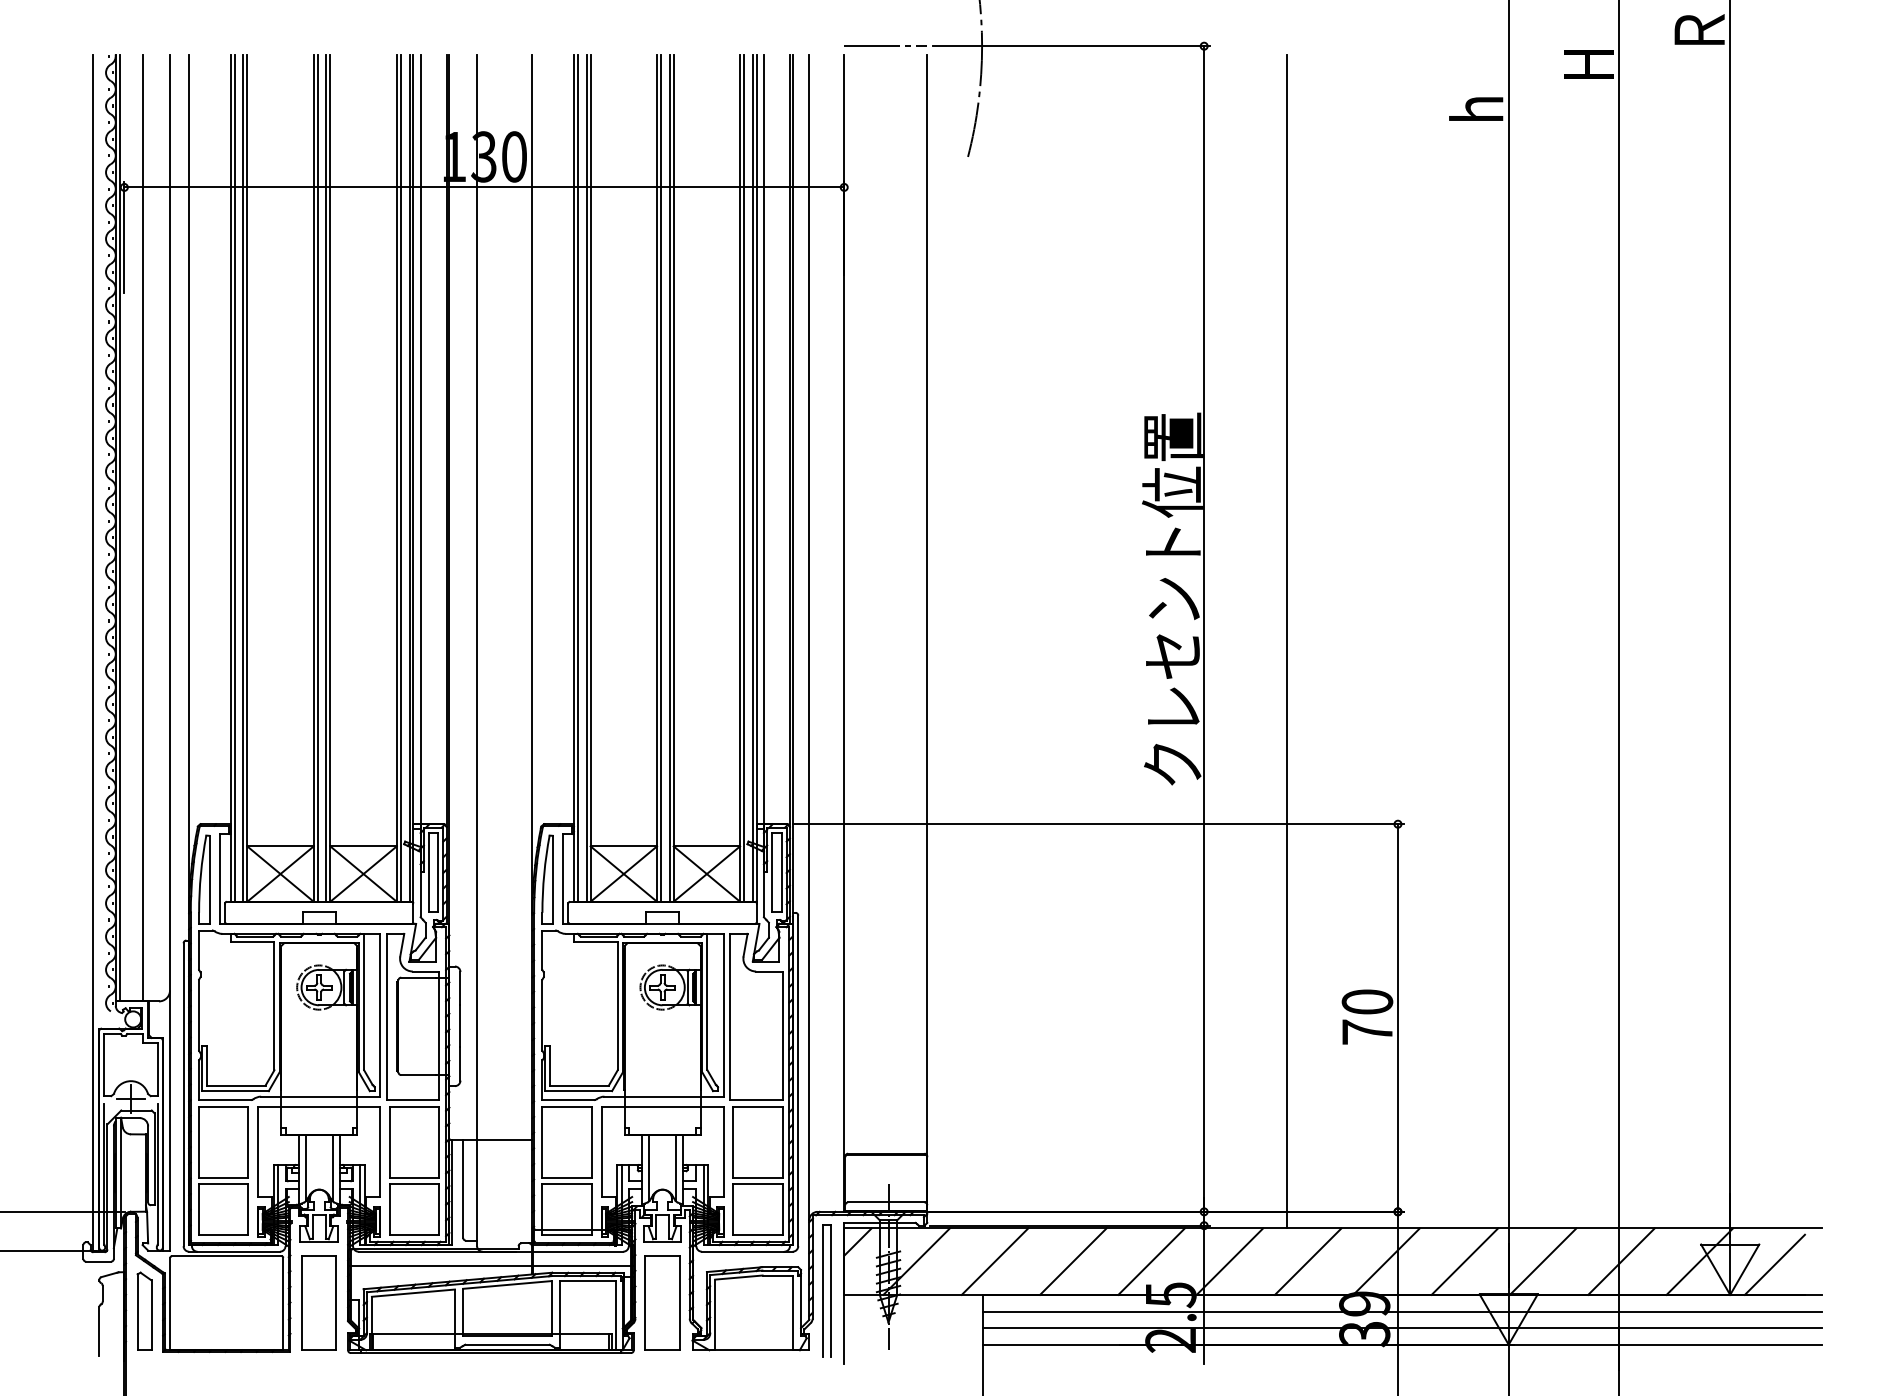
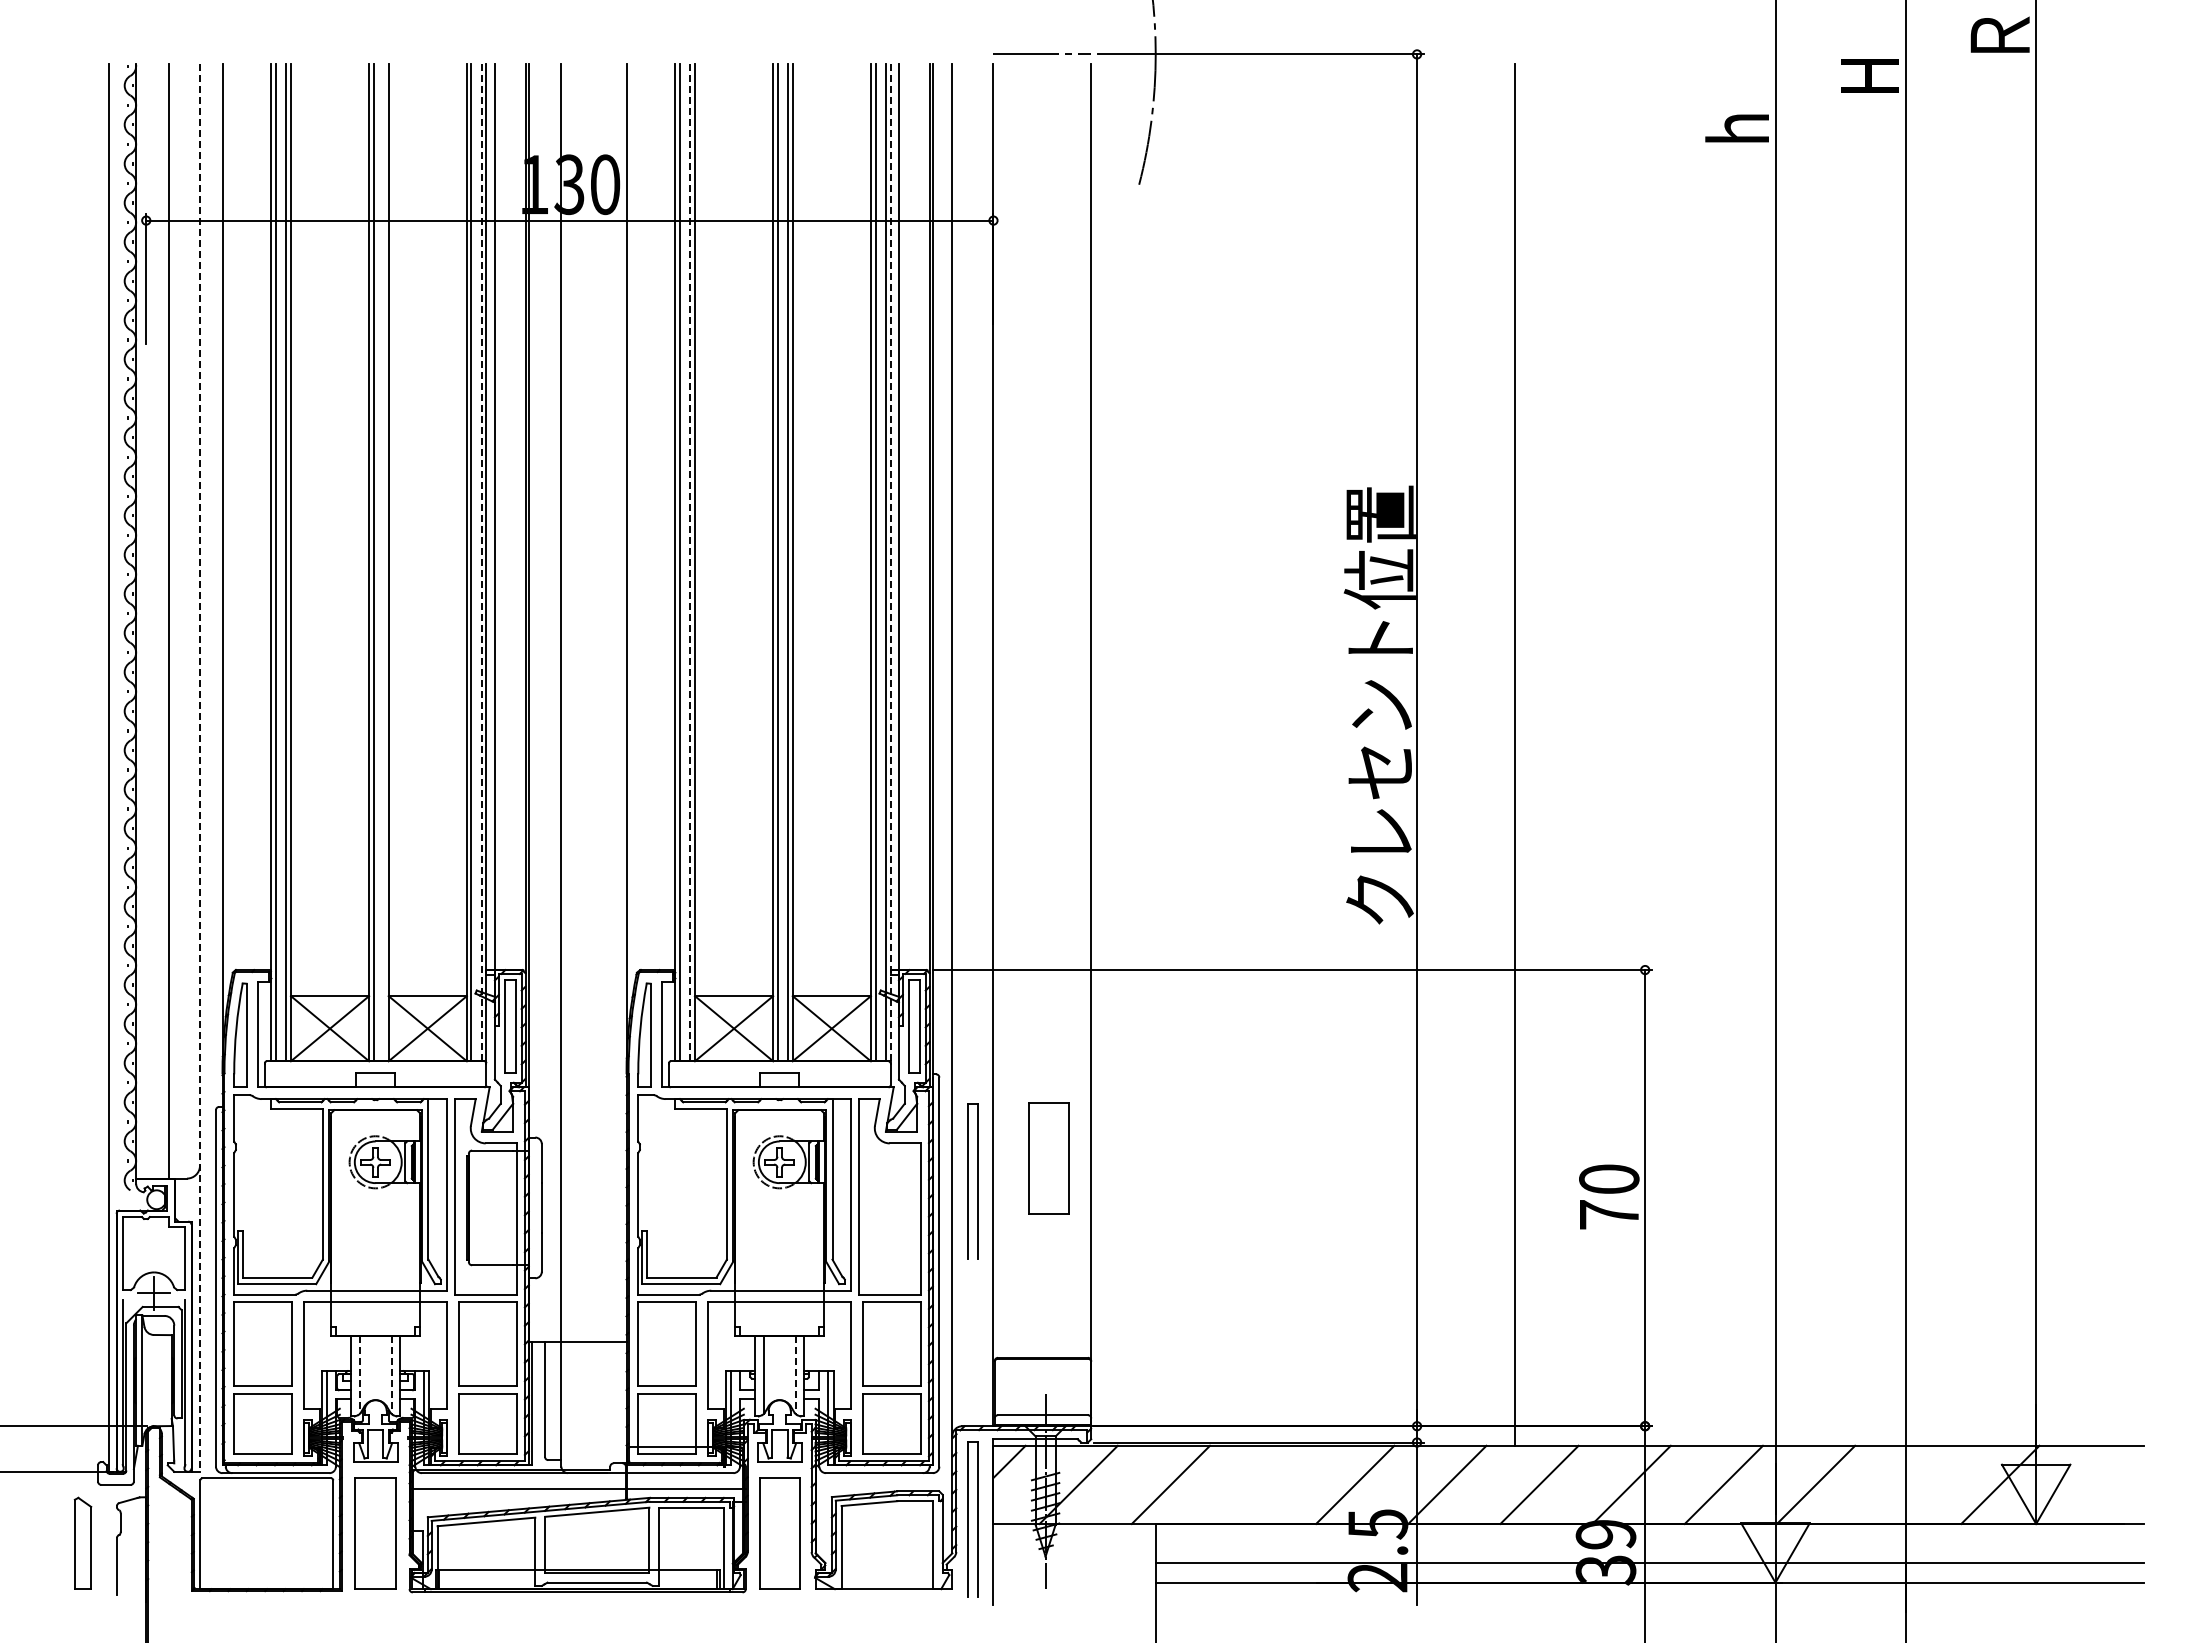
line: (326, 477) -> (384, 562), removed
line: (409, 477) -> (481, 562), solid -> dashed
line: (586, 477) -> (690, 562), solid -> dashed
line: (756, 477) -> (890, 562), solid -> dashed
line: (120, 528) -> (141, 621), removed
line: (170, 652) -> (200, 768), solid -> dashed
part: (890, 984) -> (1048, 1158), added
part: (826, 1003) -> (972, 1181), added
line: (305, 1168) -> (359, 1375), solid -> dashed
line: (332, 1168) -> (391, 1375), solid -> dashed
line: (676, 1168) -> (795, 1375), solid -> dashed
line: (1072, 1261) -> (1262, 1484), removed
line: (1621, 1261) -> (1908, 1484), removed
line: (1774, 1264) -> (2088, 1488), removed
part: (144, 1310) -> (82, 1542), moved
line: (1401, 1311) -> (1649, 1543), removed

